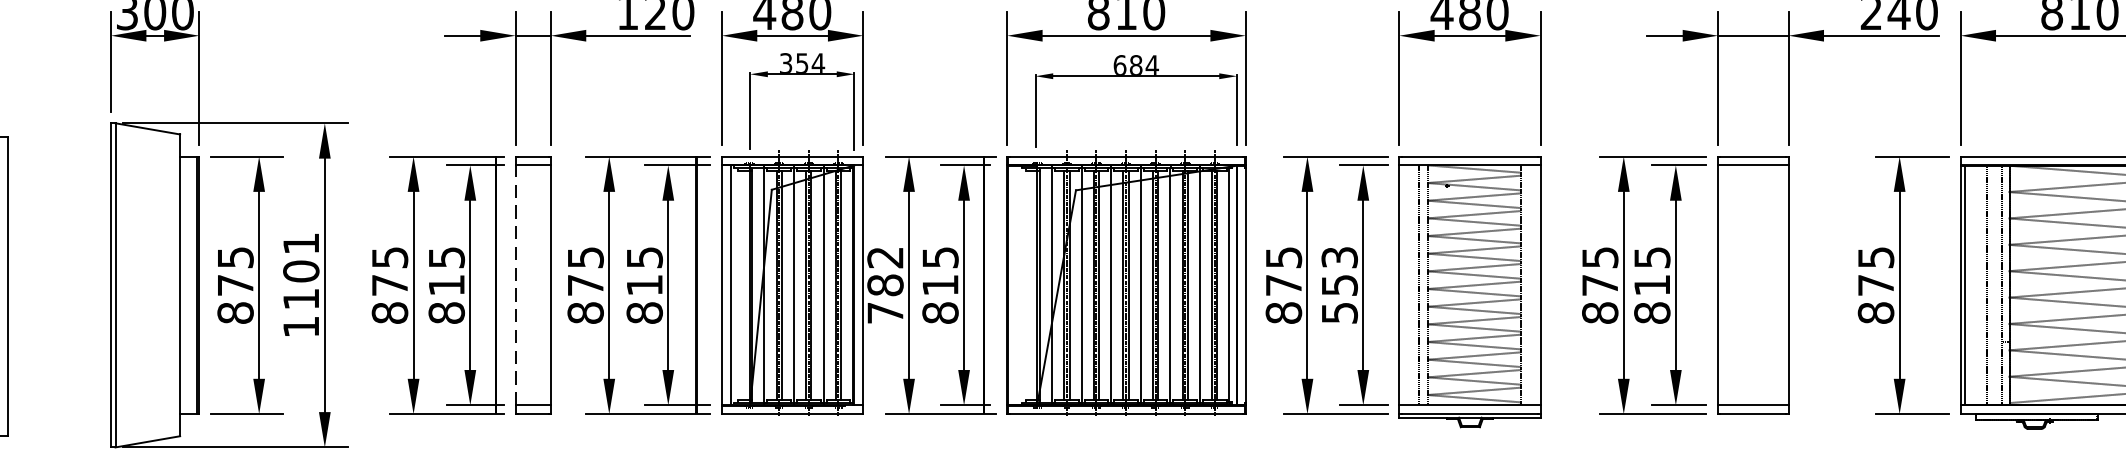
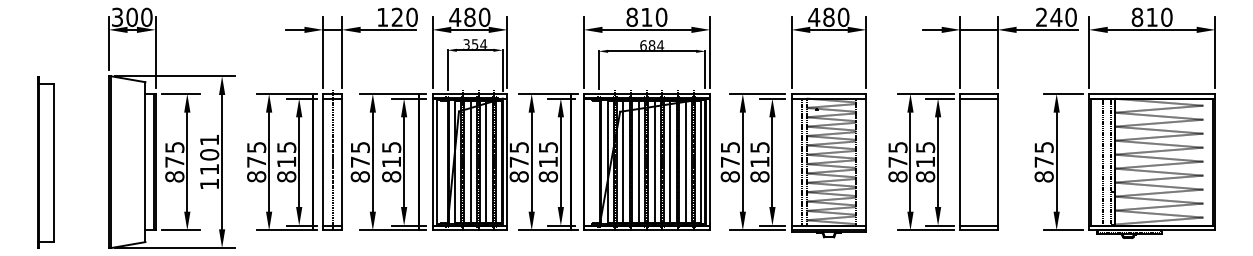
line: (533, 282) -> (332, 160), added
line: (516, 285) -> (323, 162), dashed -> solid
text: (884, 285) -> (518, 162), 782 -> 875
text: (1338, 285) -> (759, 162), 553 -> 815

